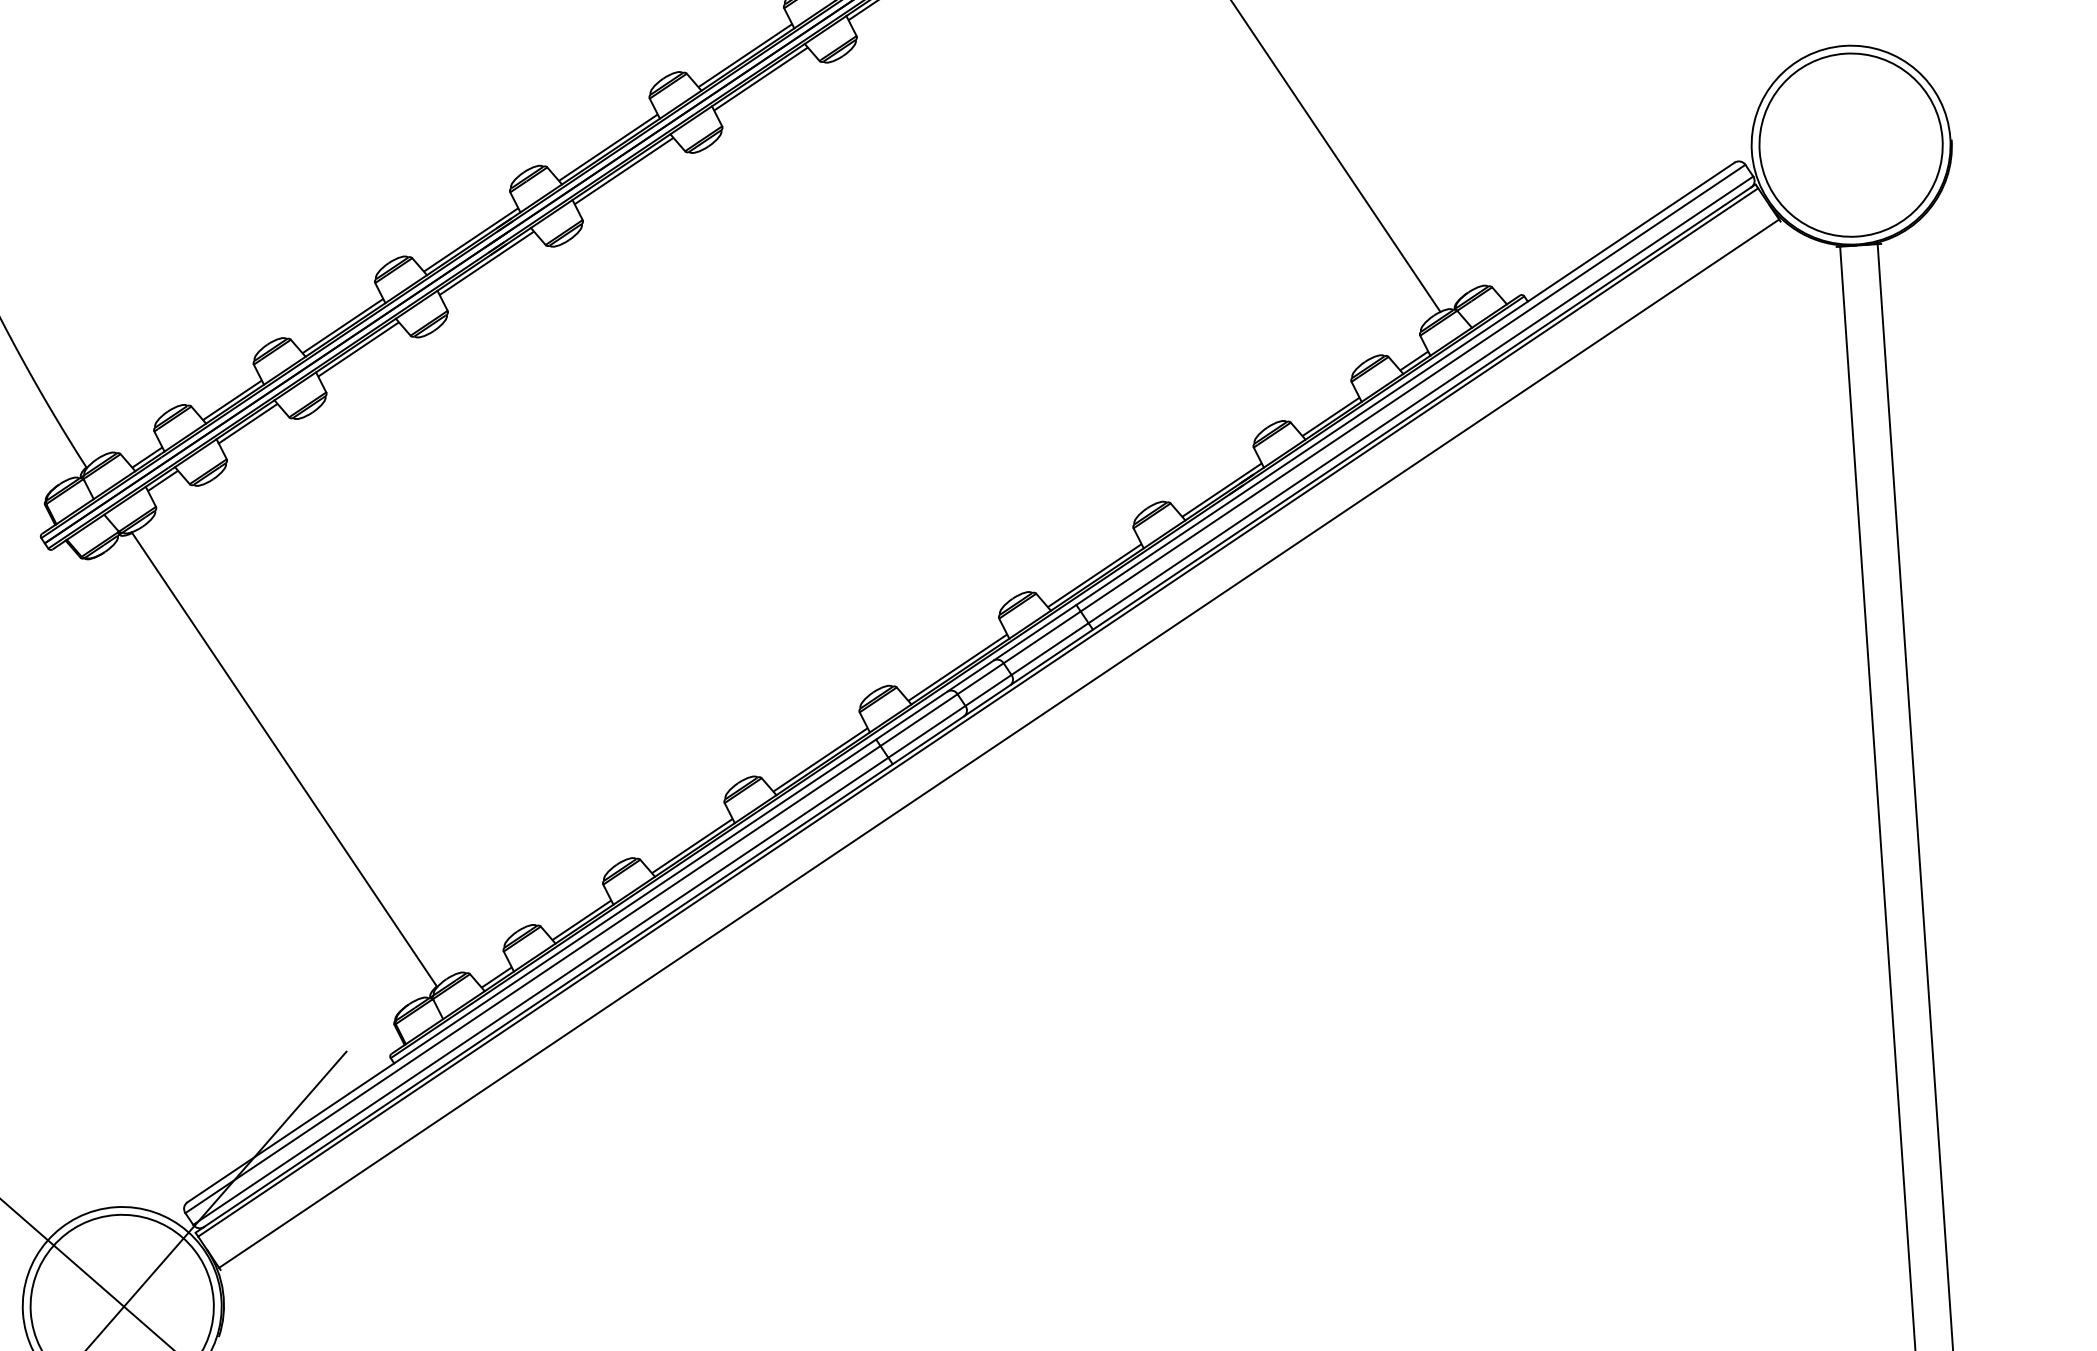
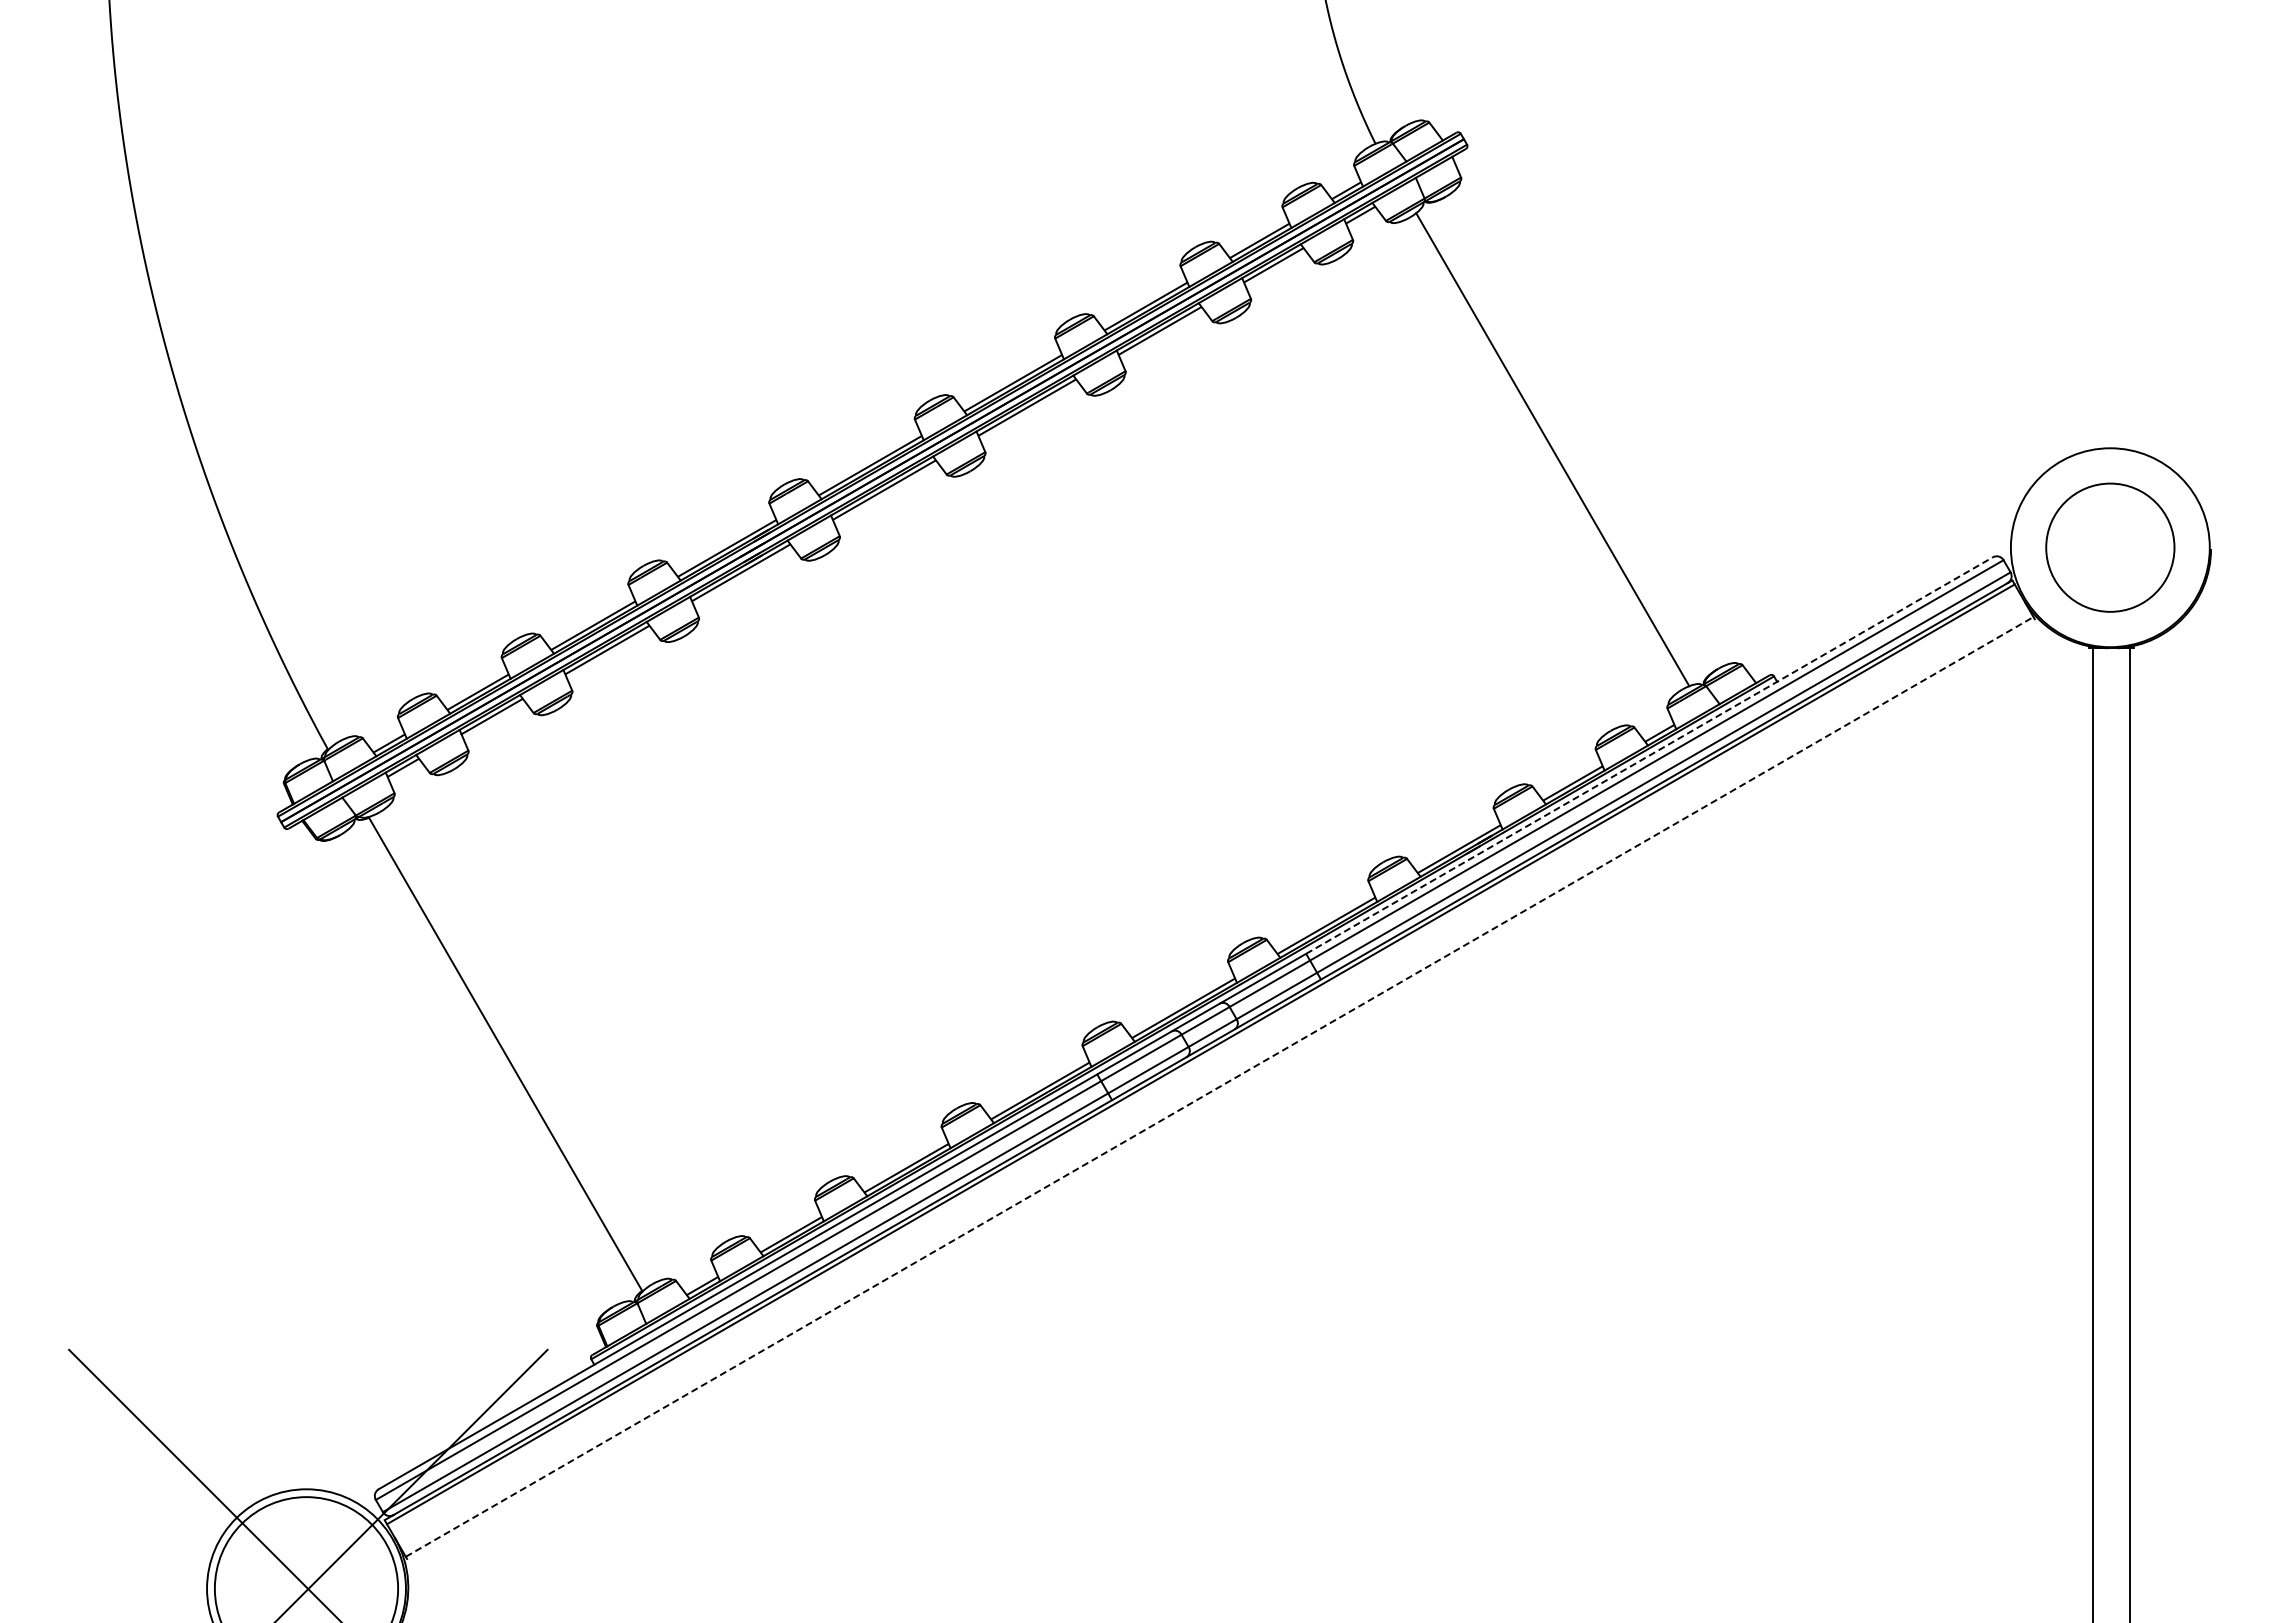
circle: (1850, 144) -> (2109, 547), size x0.7
line: (1405, 383) -> (1649, 755), solid -> dashed
line: (998, 743) -> (1219, 1086), solid -> dashed

